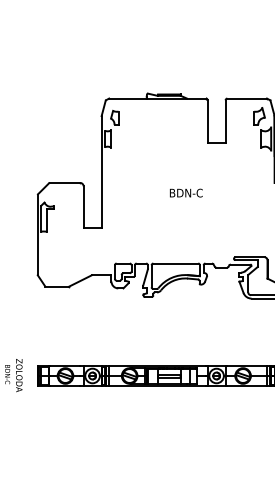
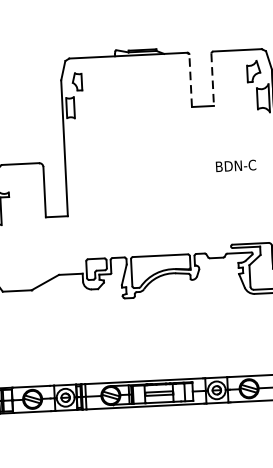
line: (207, 121) -> (190, 80), solid -> dashed
line: (225, 122) -> (212, 80), solid -> dashed
text: (186, 192) -> (236, 165), moved

